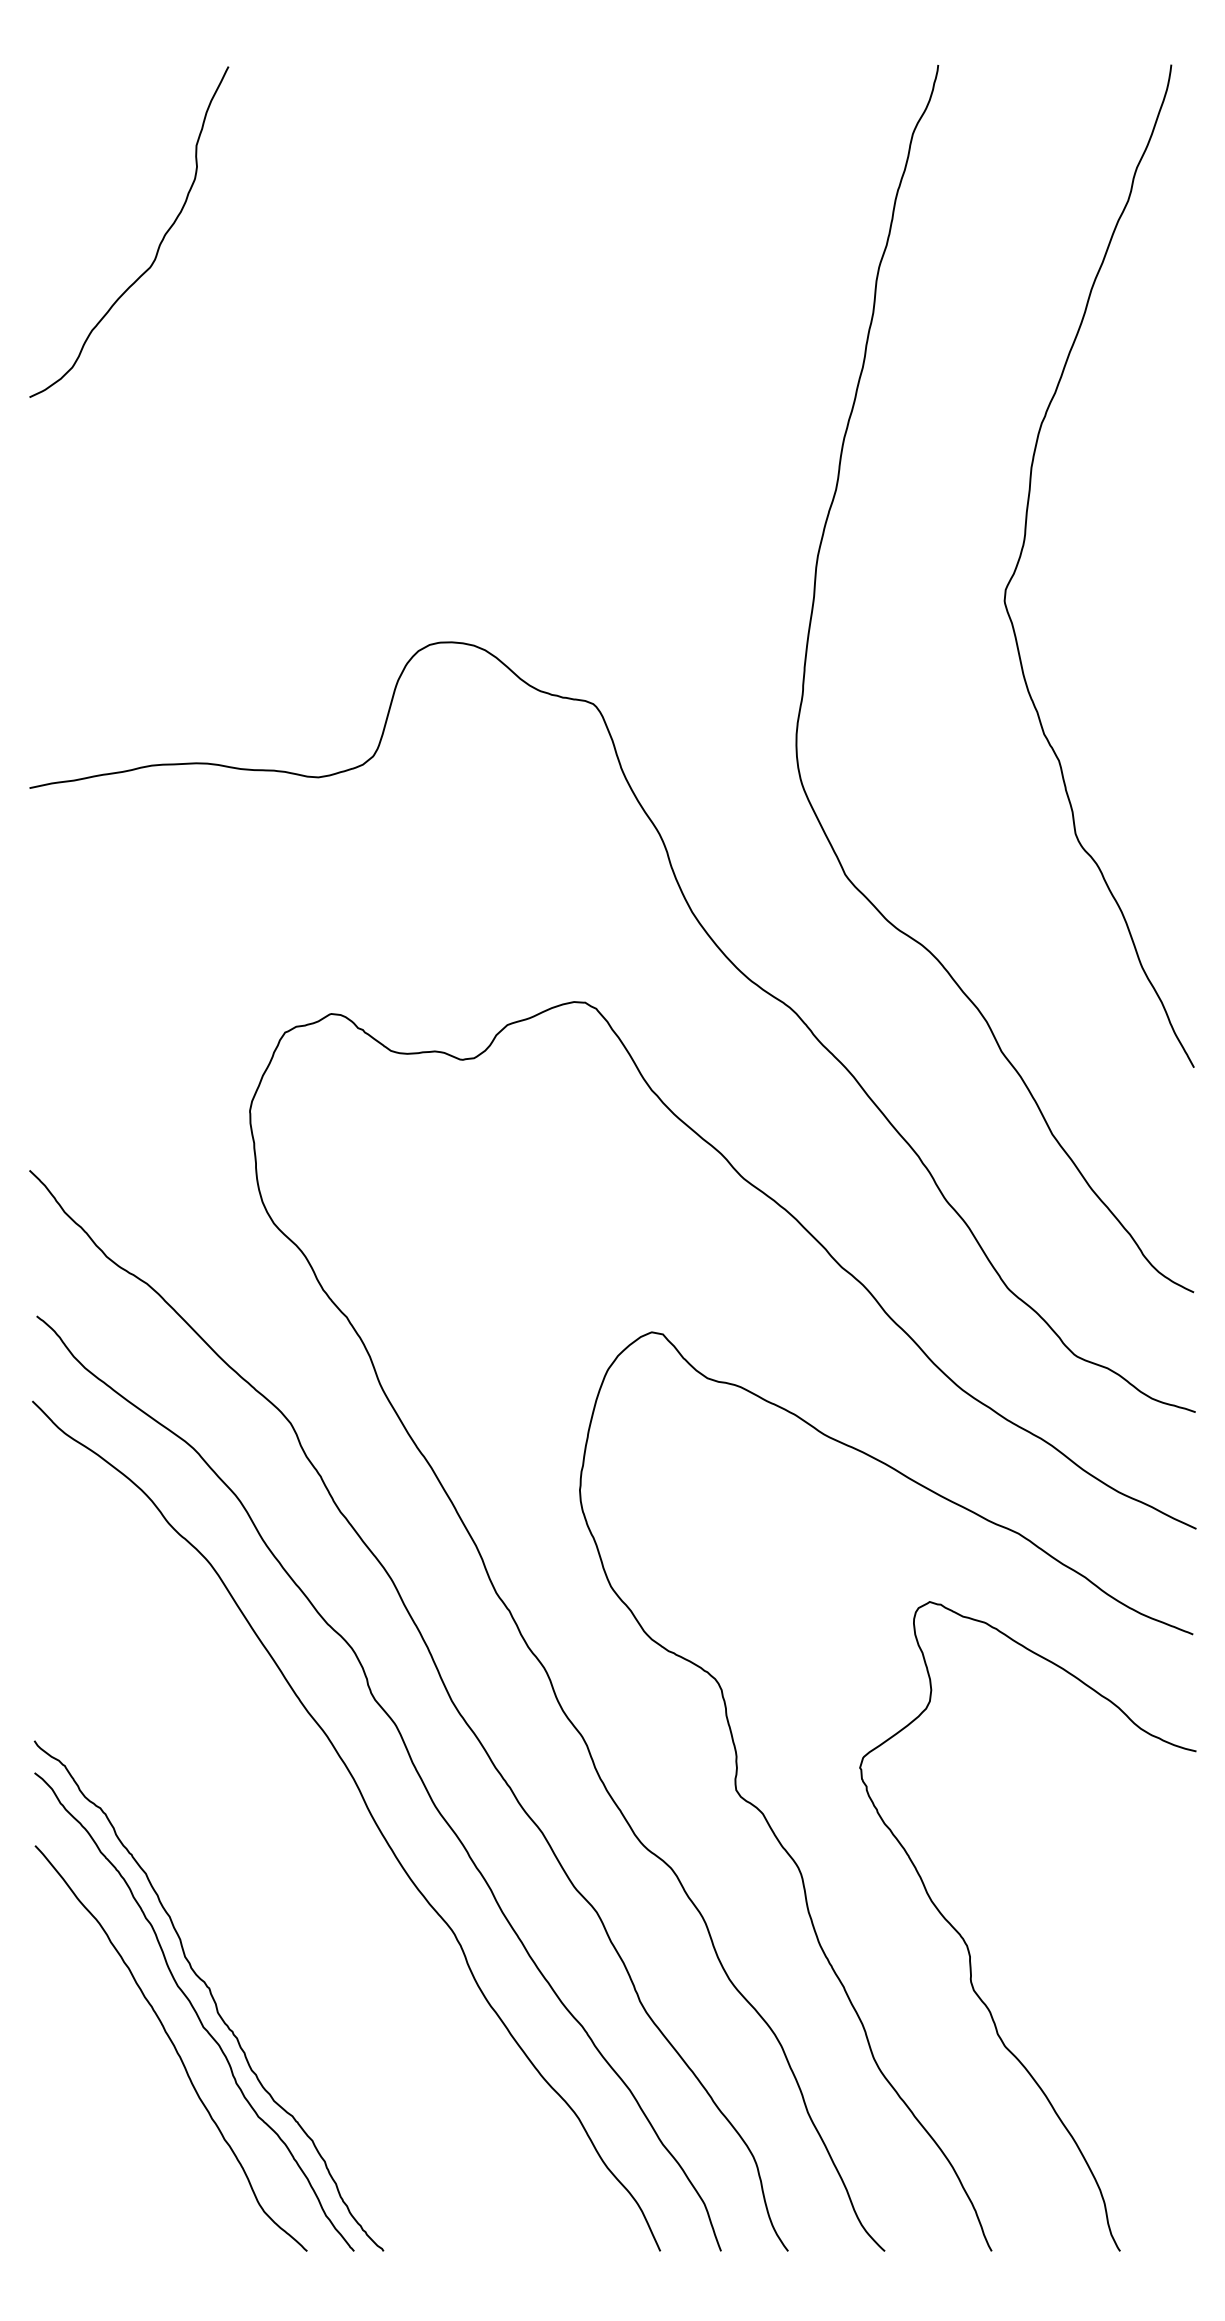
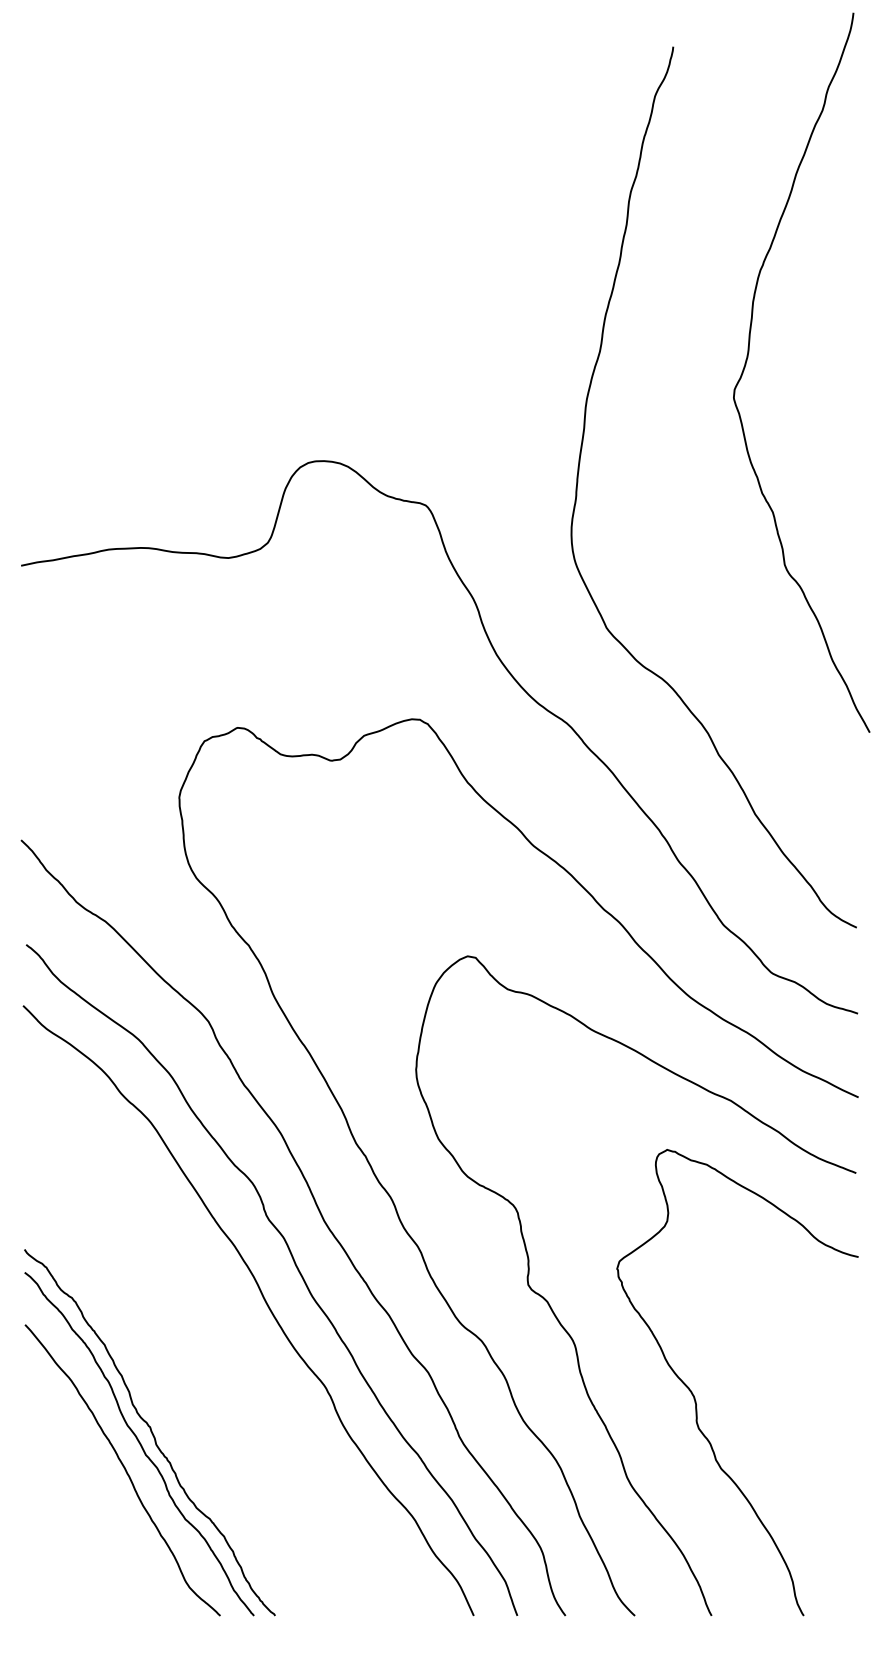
curve: (158, 245) -> (113, 176), removed
curve: (1024, 545) -> (748, 357), moved

